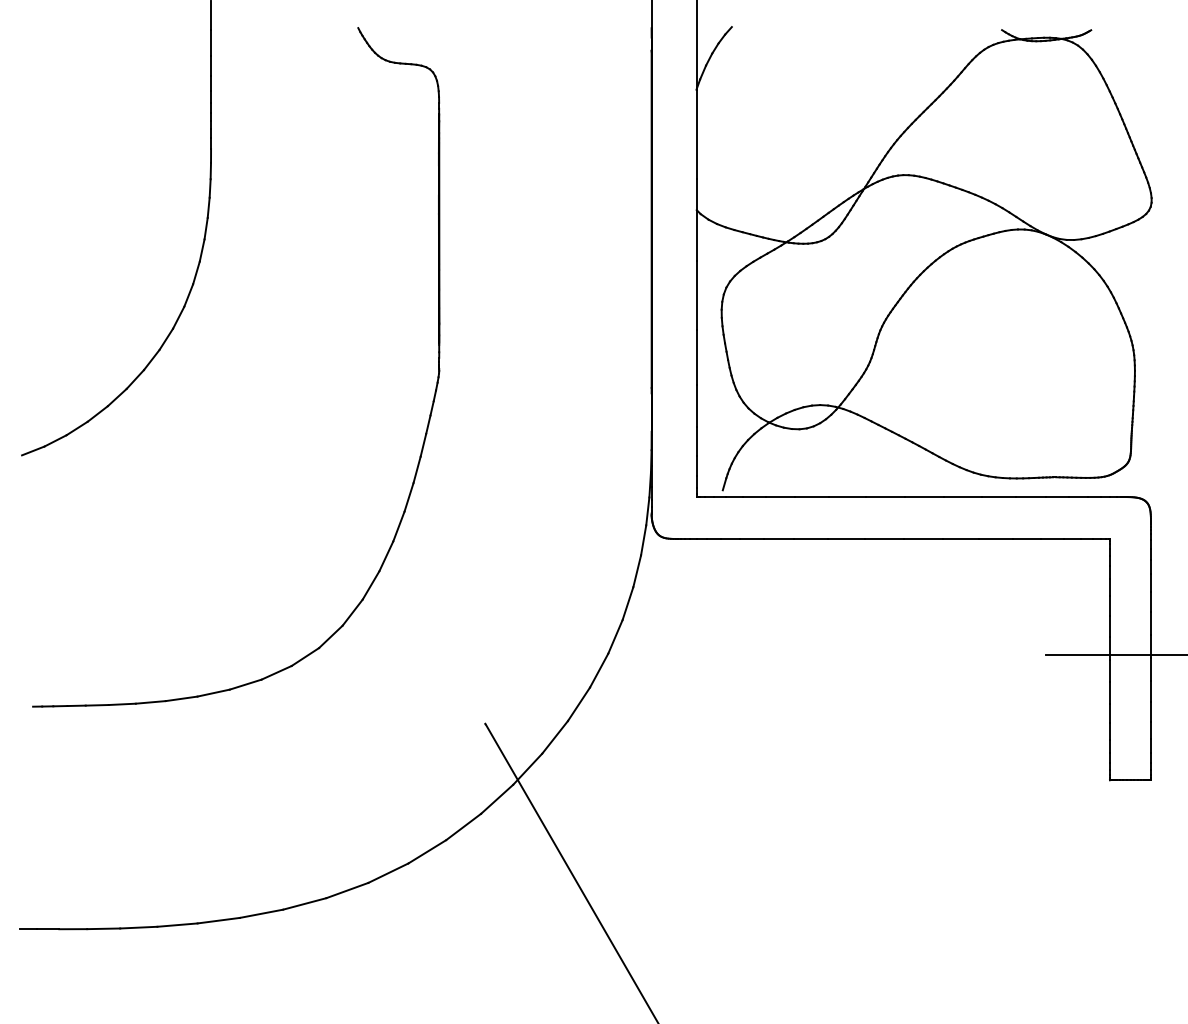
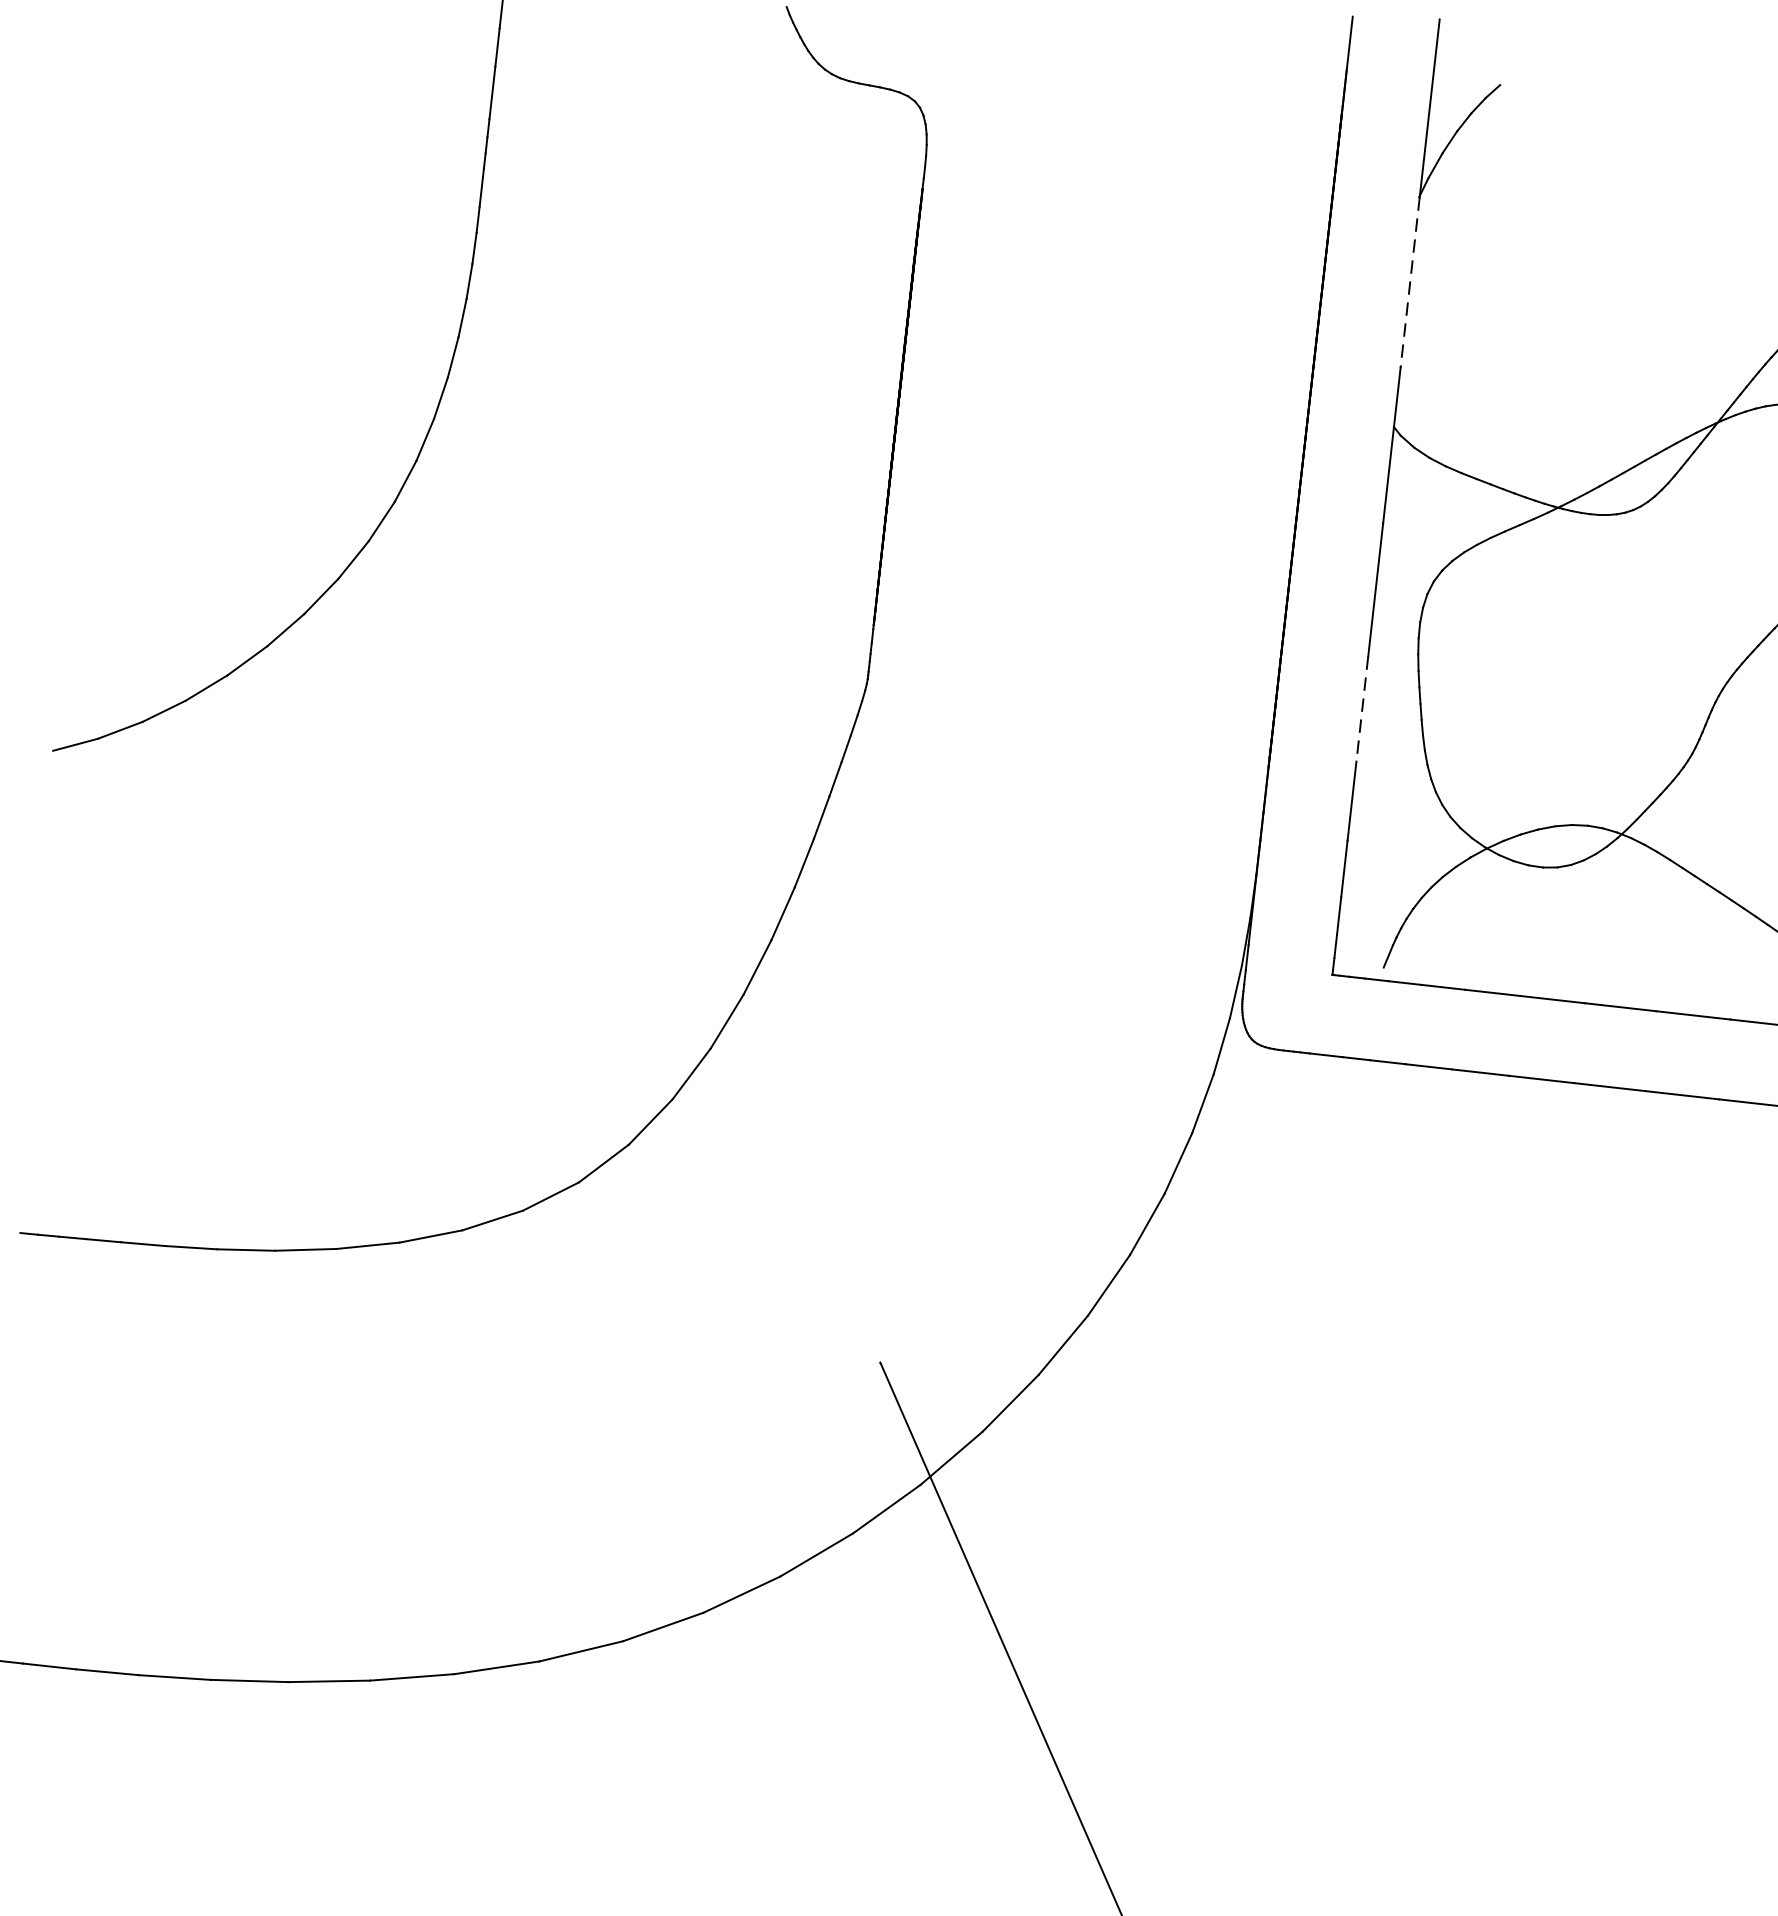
line: (696, 134) -> (1409, 282), solid -> dashed
line: (696, 357) -> (1361, 708), solid -> dashed

